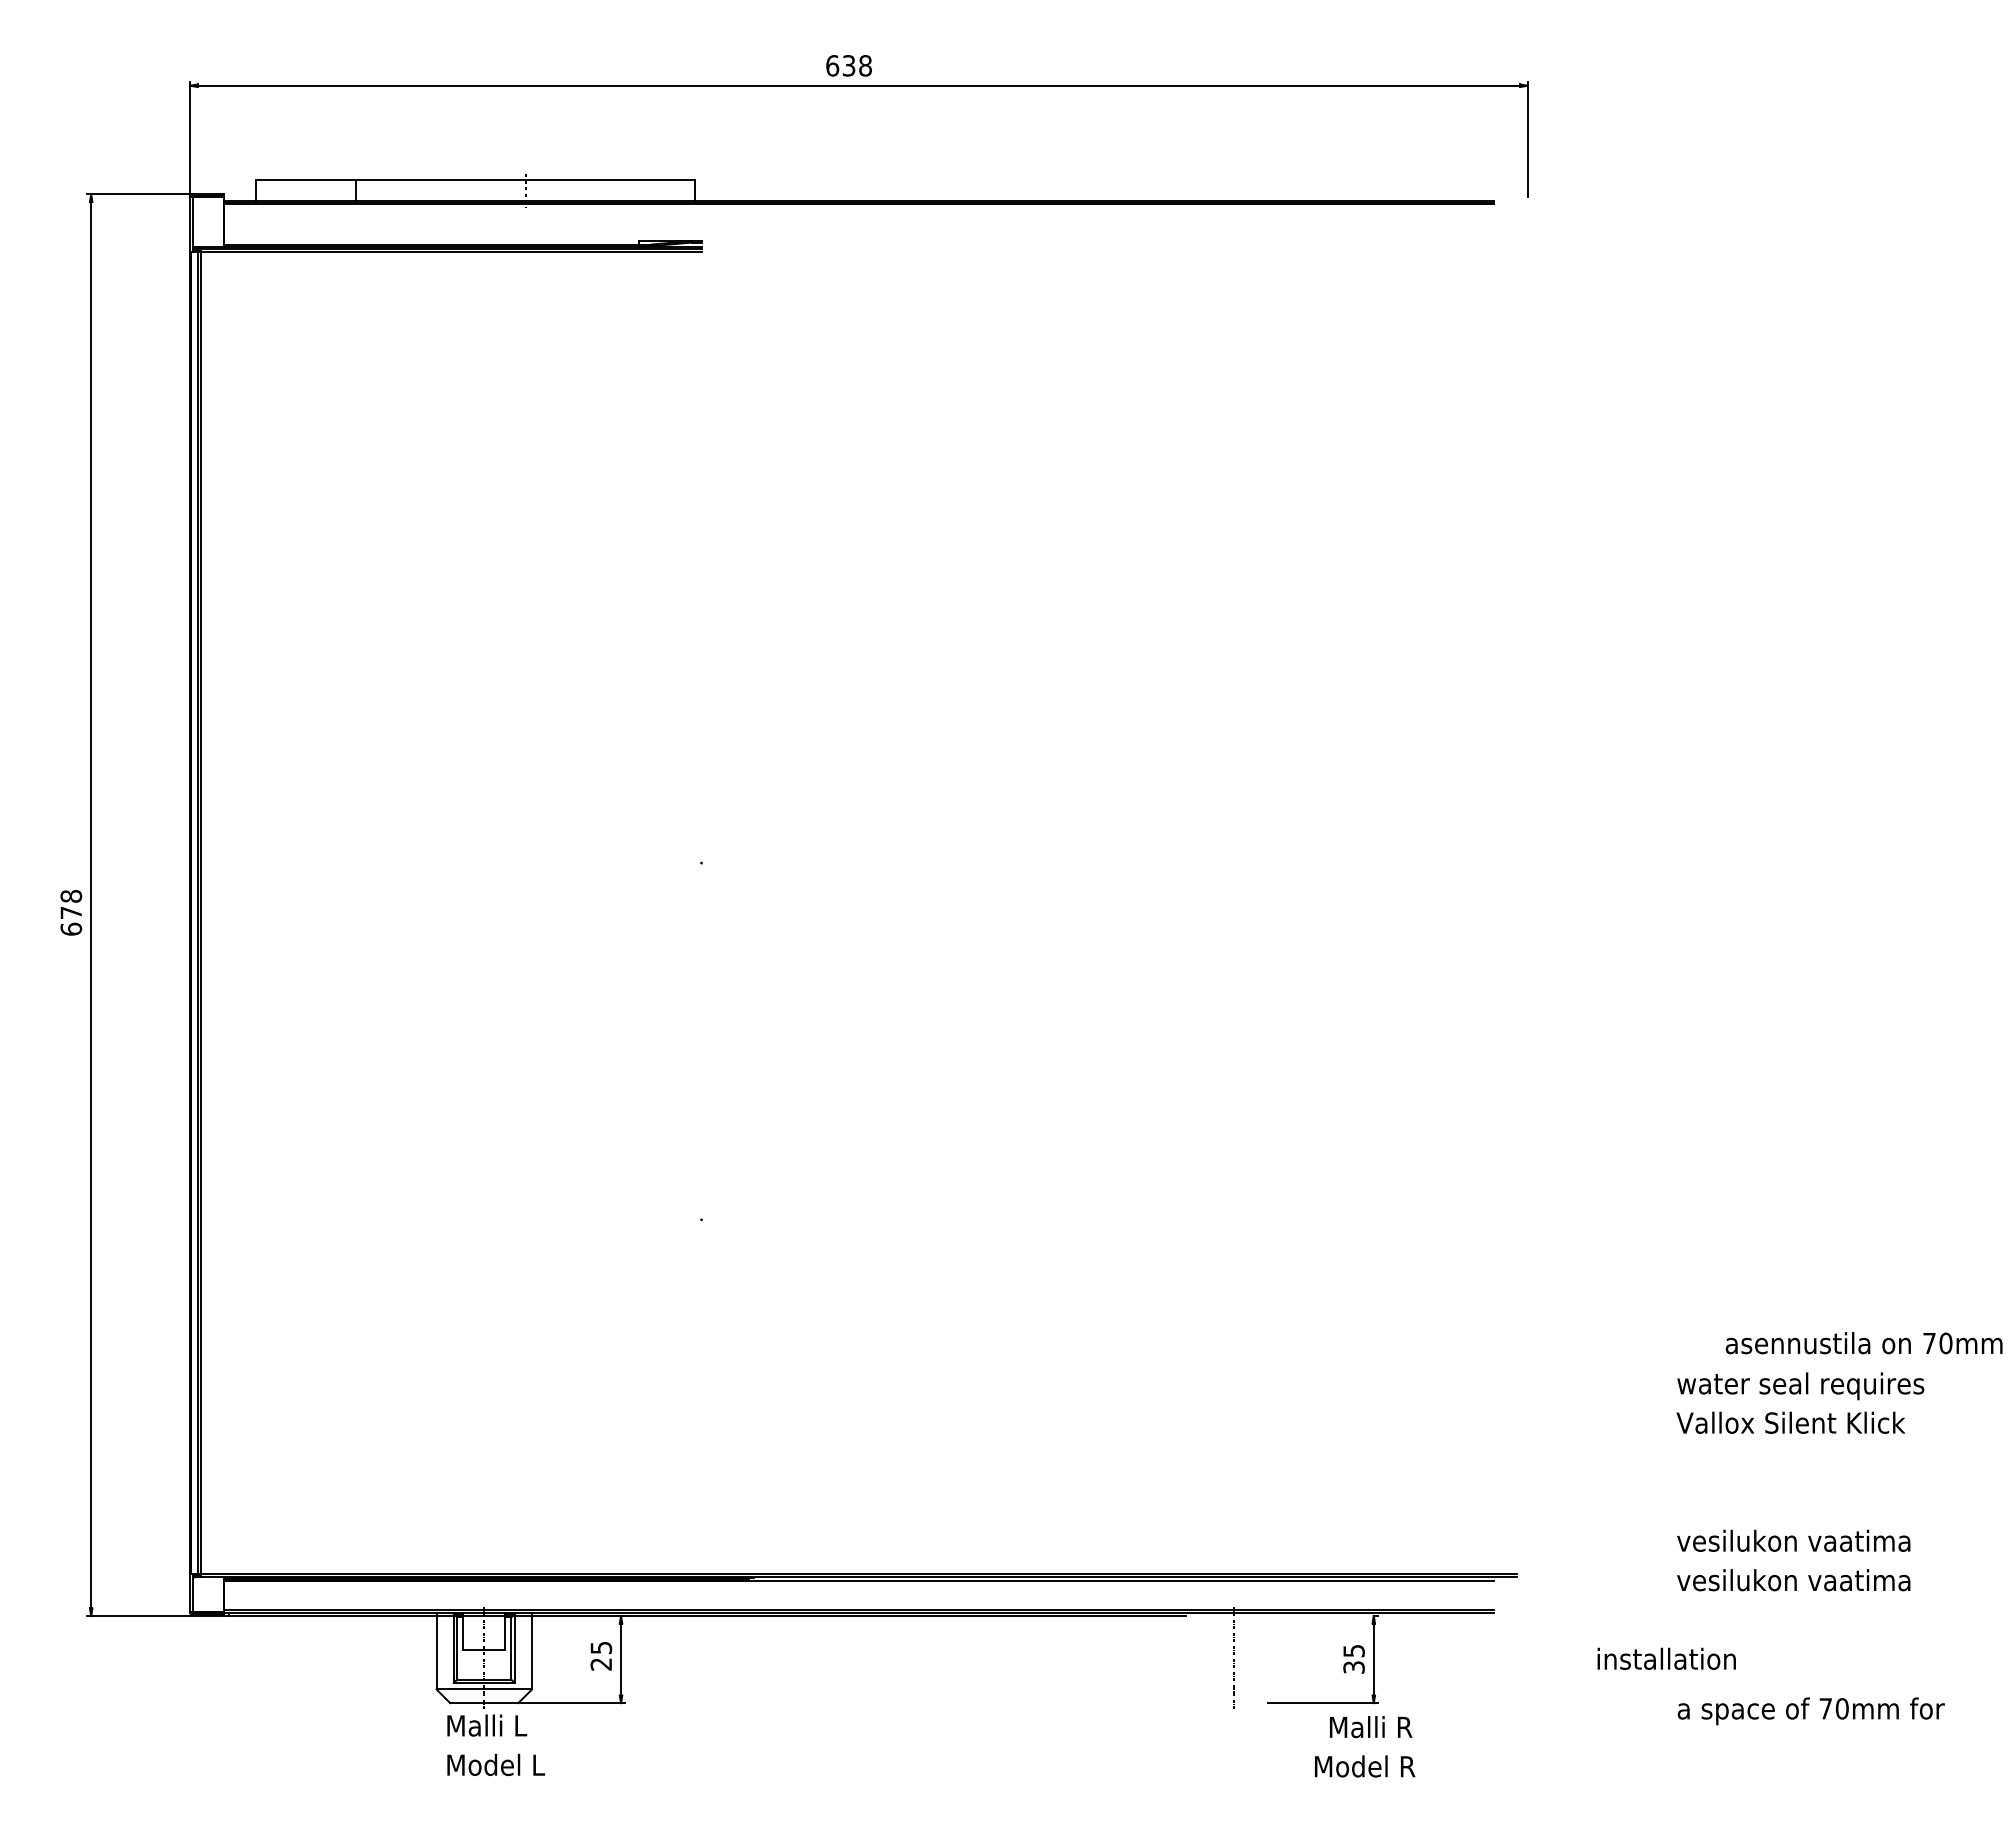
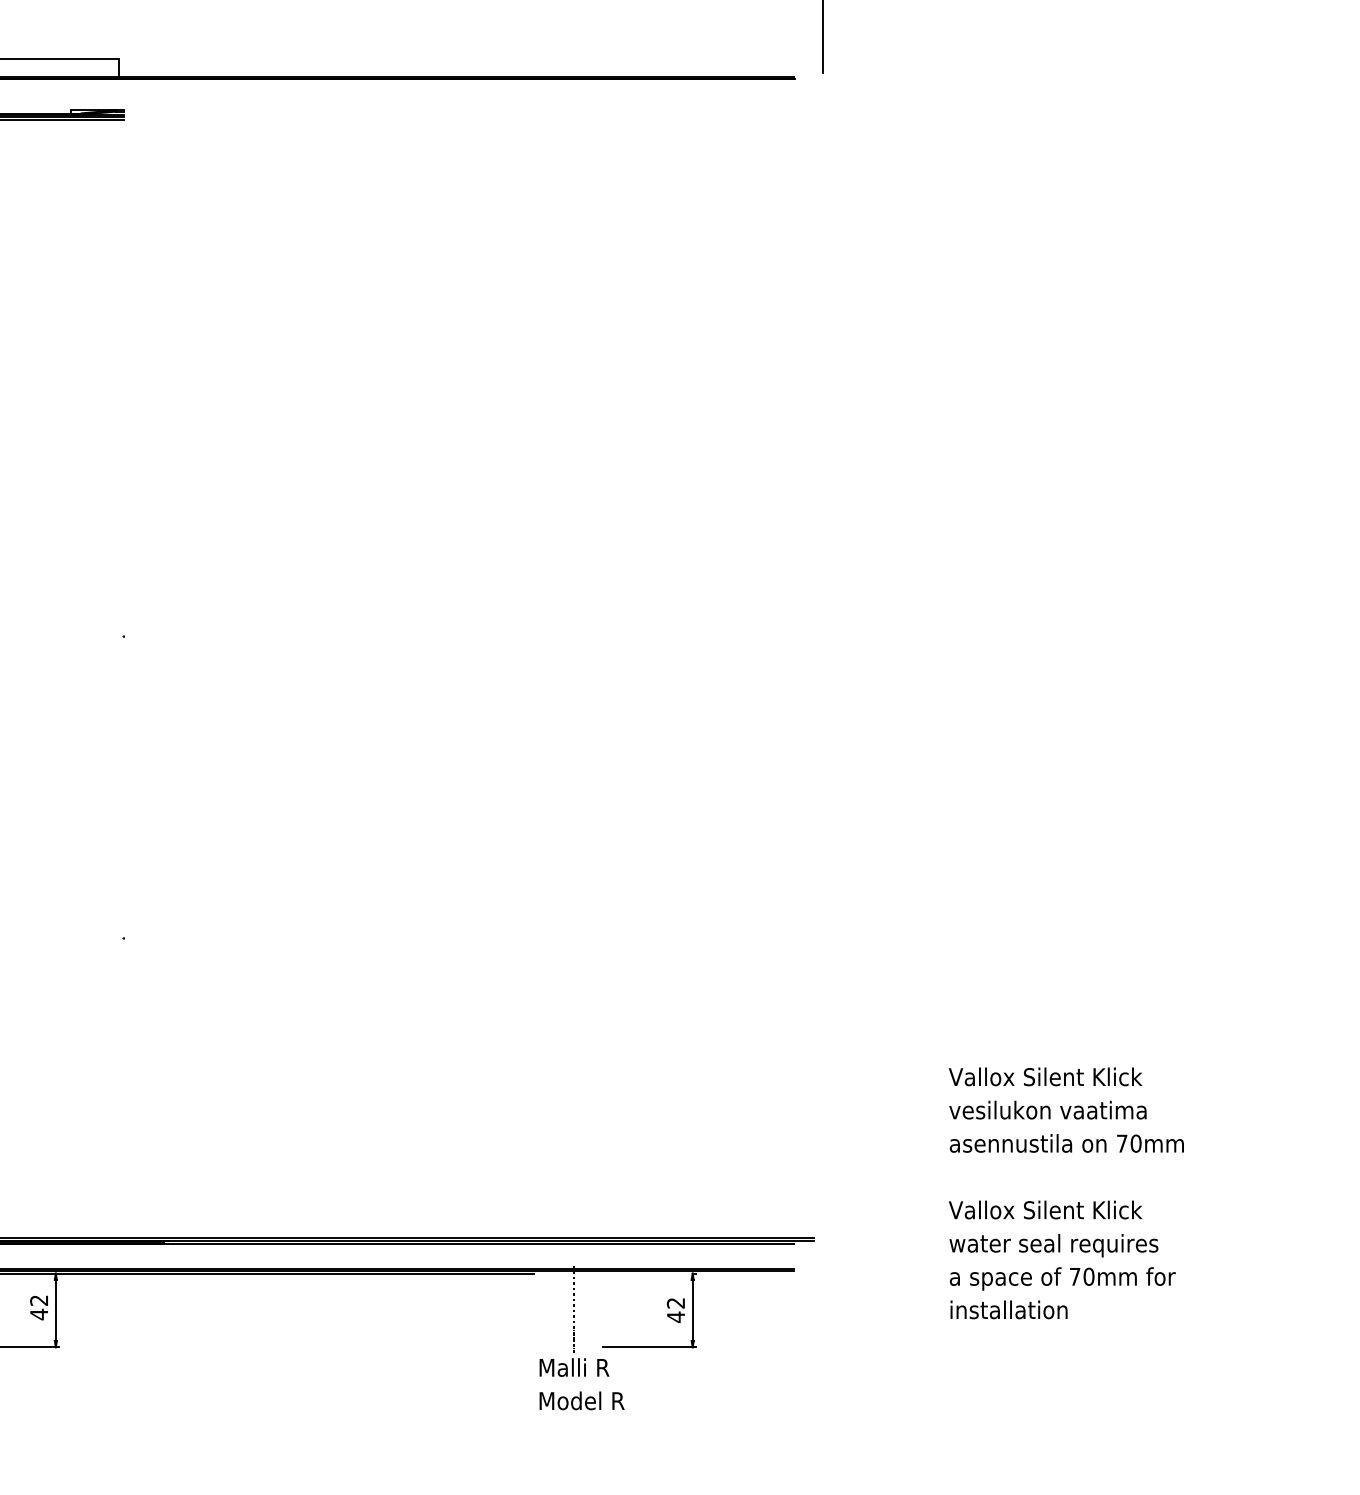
text: (1863, 1343) -> (1066, 1143), moved
text: (1800, 1386) -> (1053, 1079), water seal requires -> Vallox Silent Klick
text: (1793, 1422) -> (1047, 1109), Vallox Silent Klick -> vesilukon vaatima
text: (1793, 1540) -> (1047, 1209), vesilukon vaatima -> Vallox Silent Klick
text: (1800, 1582) -> (1053, 1245), vesilukon vaatima -> water seal requires
text: (601, 1656) -> (39, 1307), 25 -> 42
text: (1666, 1658) -> (1008, 1309), moved
text: (1353, 1659) -> (675, 1310), 35 -> 42
text: (1810, 1711) -> (1062, 1279), moved
text: (1371, 1727) -> (574, 1367), moved
text: (1365, 1766) -> (582, 1400), moved

